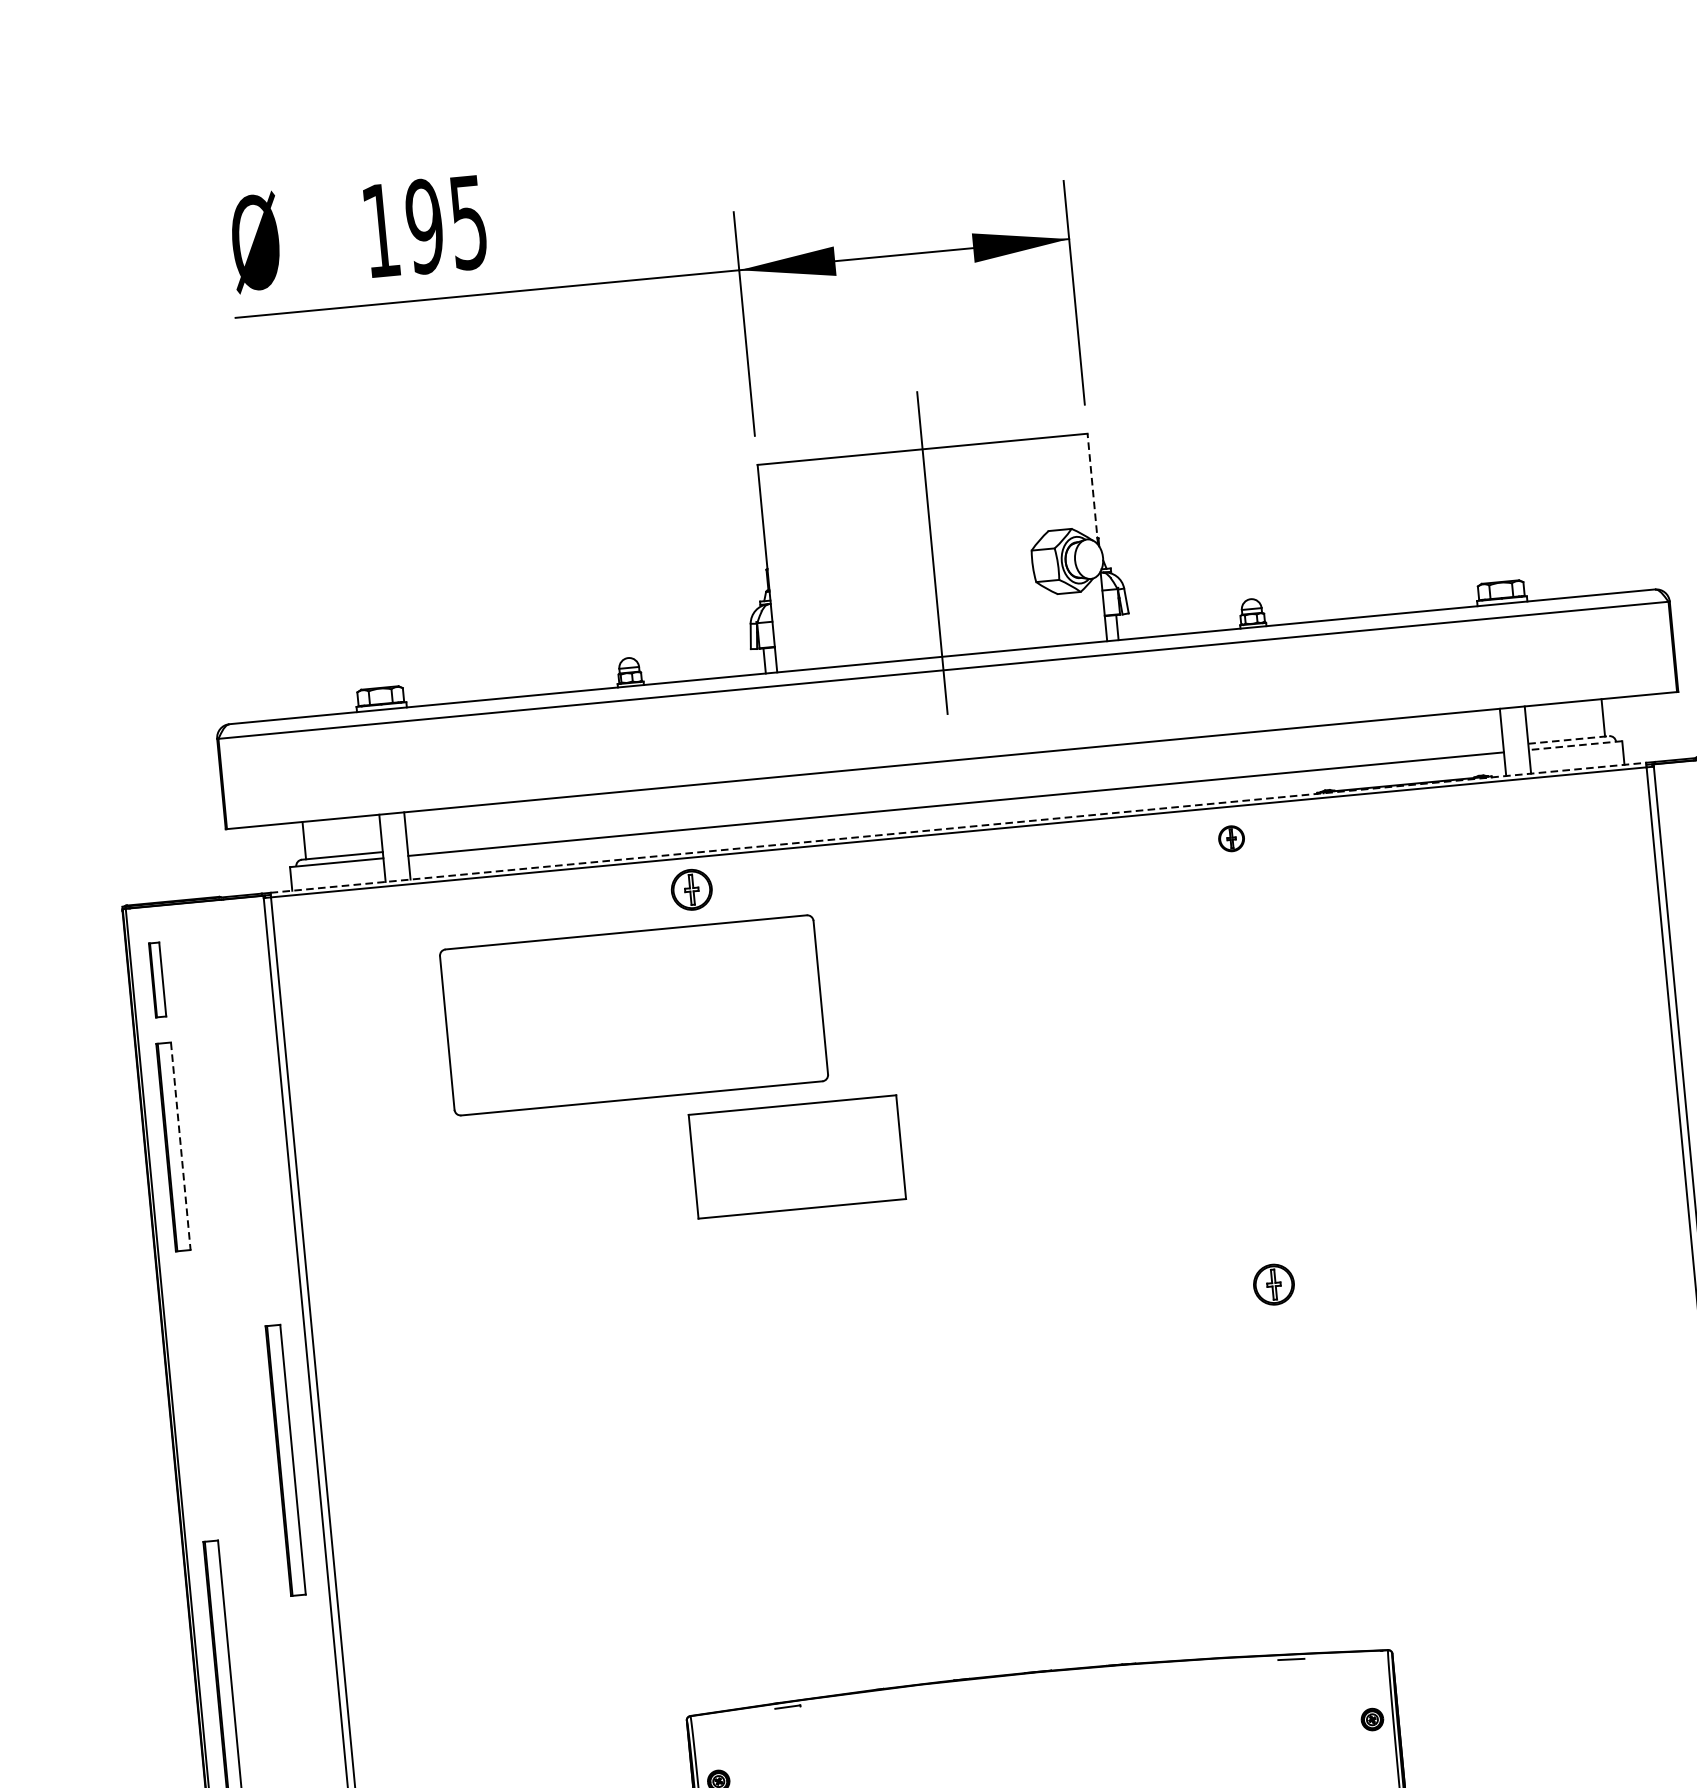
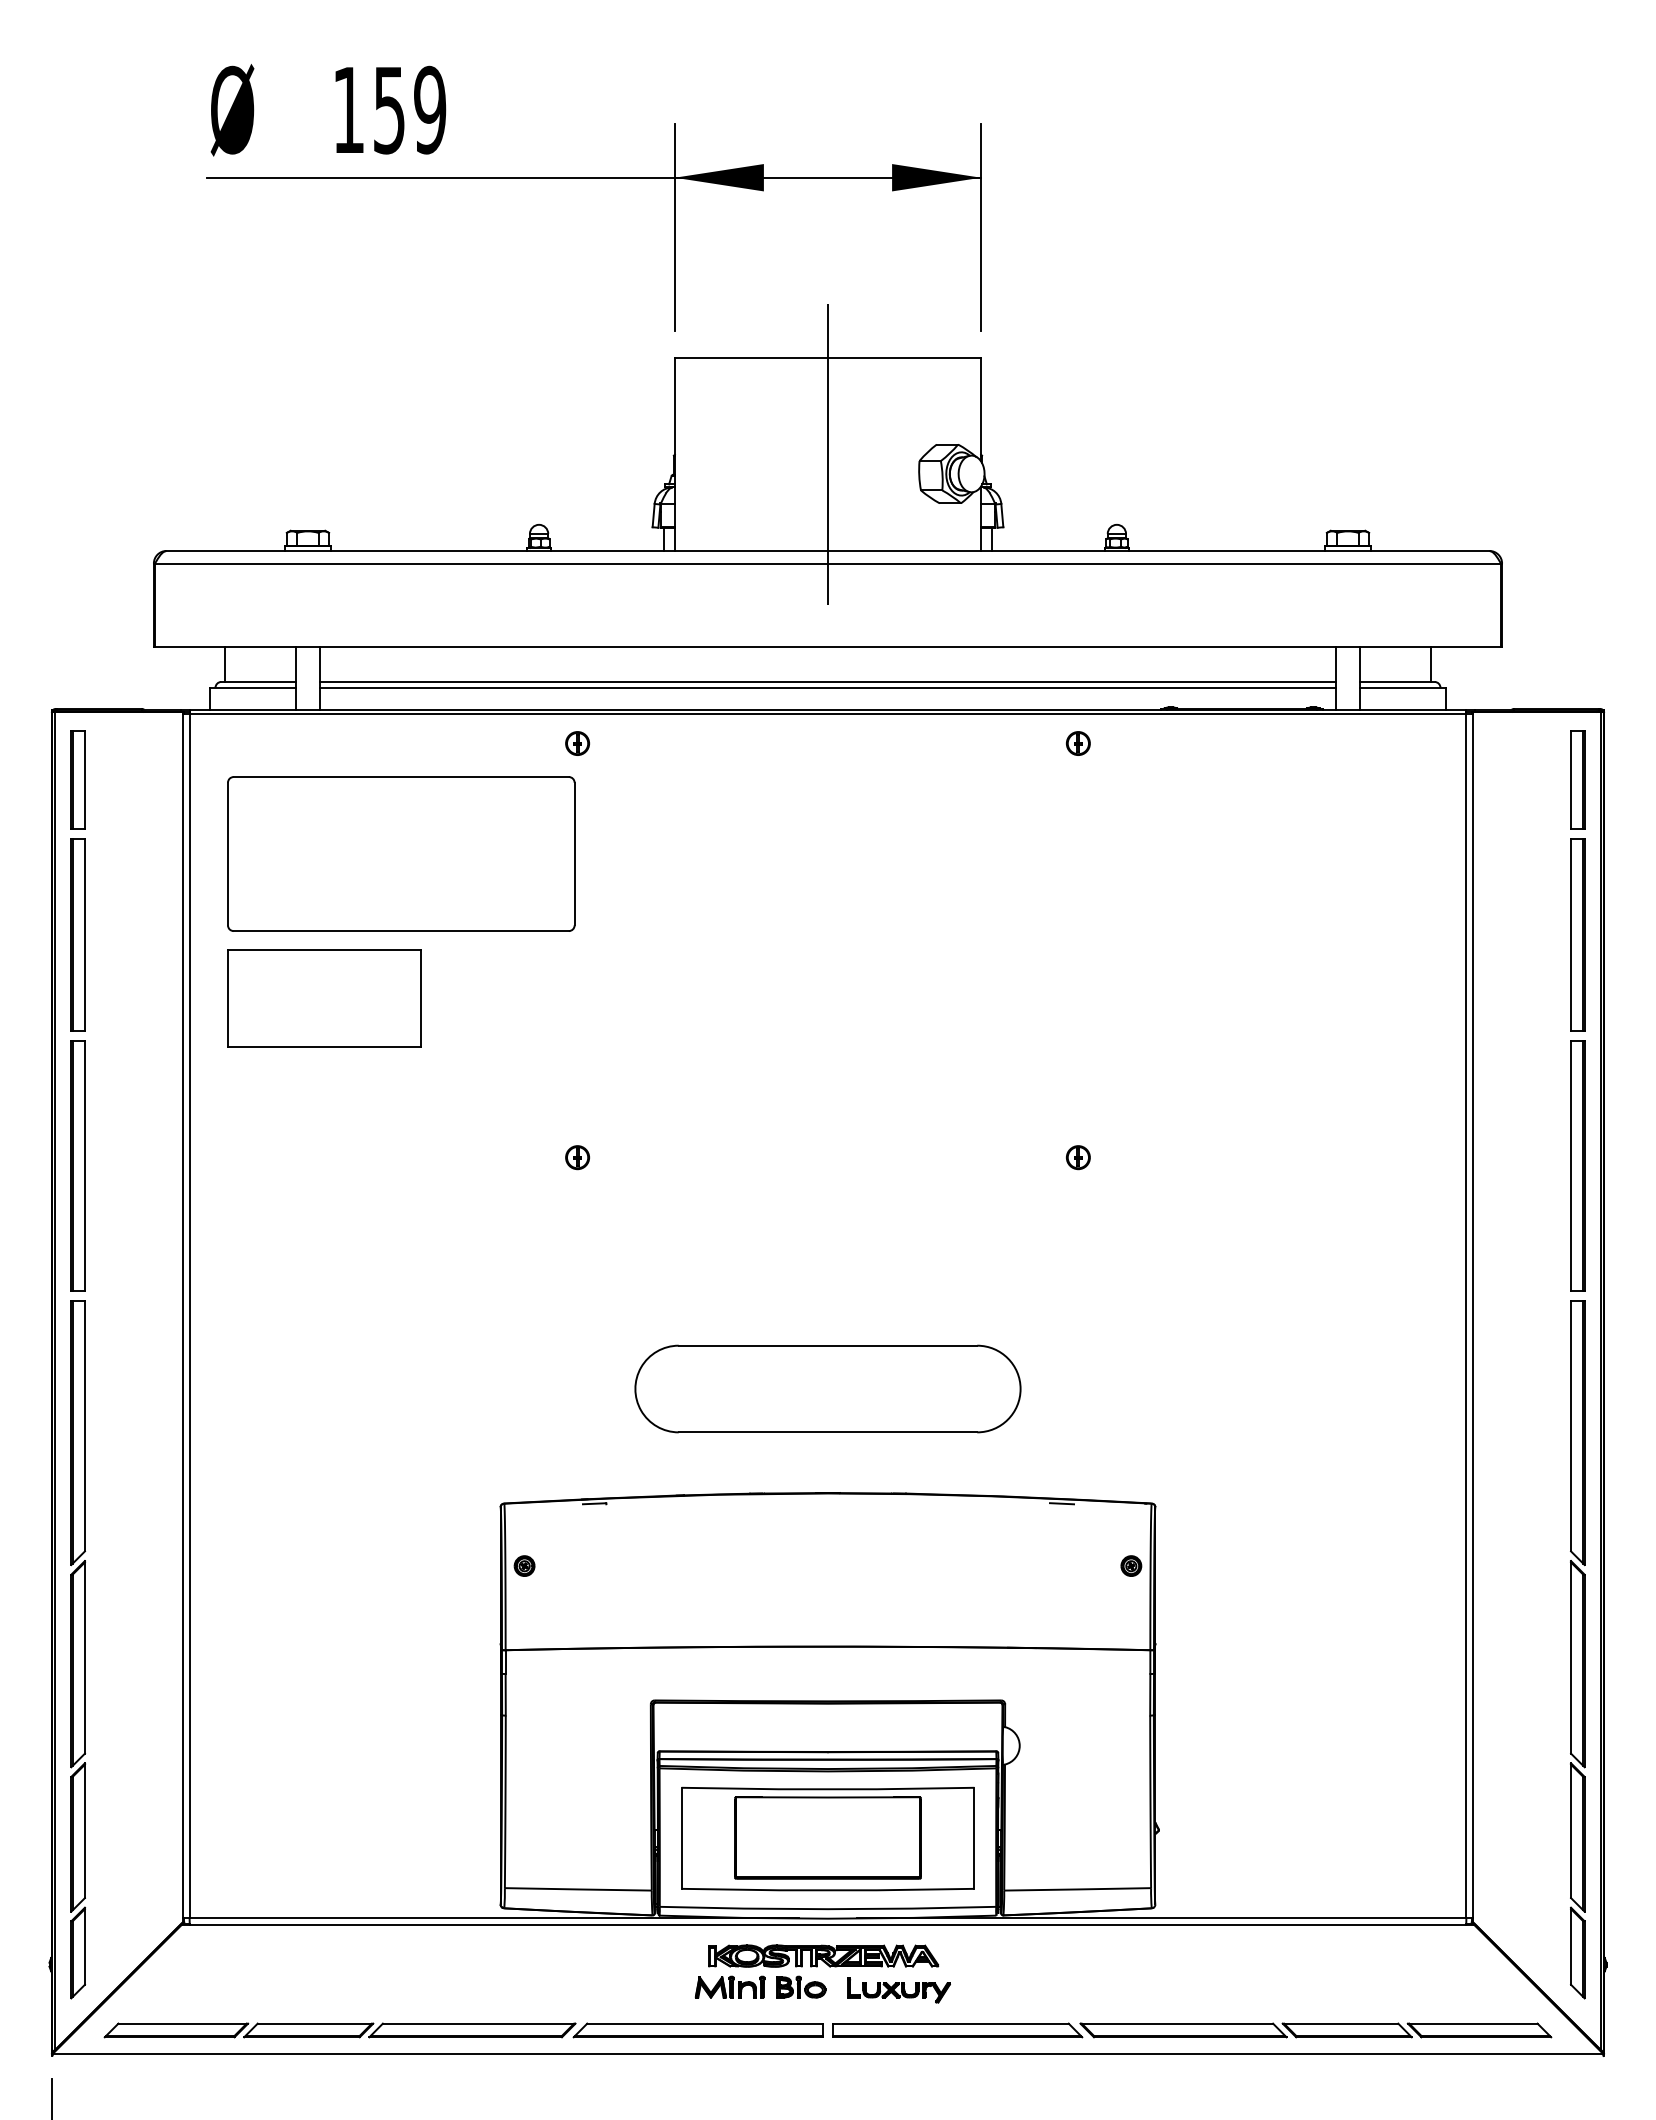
text: (446, 223) -> (409, 109), 195 -> 159
line: (1093, 488) -> (981, 409), dashed -> solid
line: (1569, 739) -> (1397, 681), dashed -> solid
line: (1575, 745) -> (1402, 687), dashed -> solid
line: (954, 797) -> (827, 681), added
line: (958, 827) -> (828, 709), dashed -> solid
part: (691, 889) -> (577, 743), size x0.62
part: (156, 979) -> (77, 779), size x1.43
part: (634, 1014) -> (401, 853), moved
line: (180, 1146) -> (84, 935), dashed -> solid
part: (797, 1156) -> (324, 998), moved
part: (1272, 1284) -> (1077, 1157), size x0.62
part: (734, 1335) -> (577, 1157), added
part: (284, 1459) -> (77, 1165), moved
part: (1026, 1559) -> (827, 1388), added

